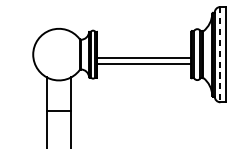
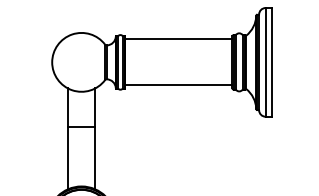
line: (220, 54) -> (265, 62), dashed -> solid
line: (144, 58) -> (178, 39), moved
line: (144, 64) -> (178, 85), moved

